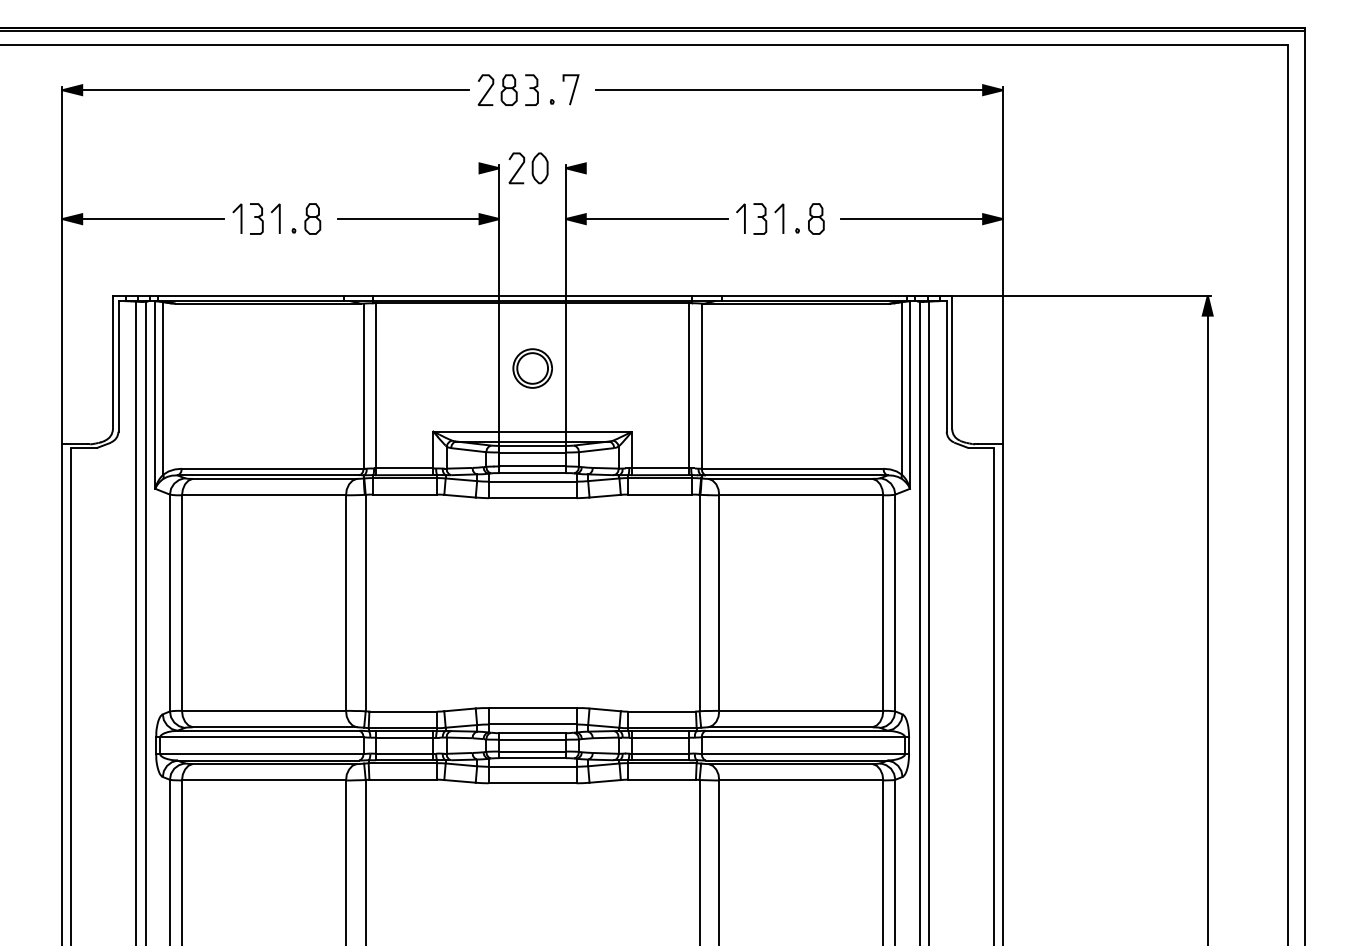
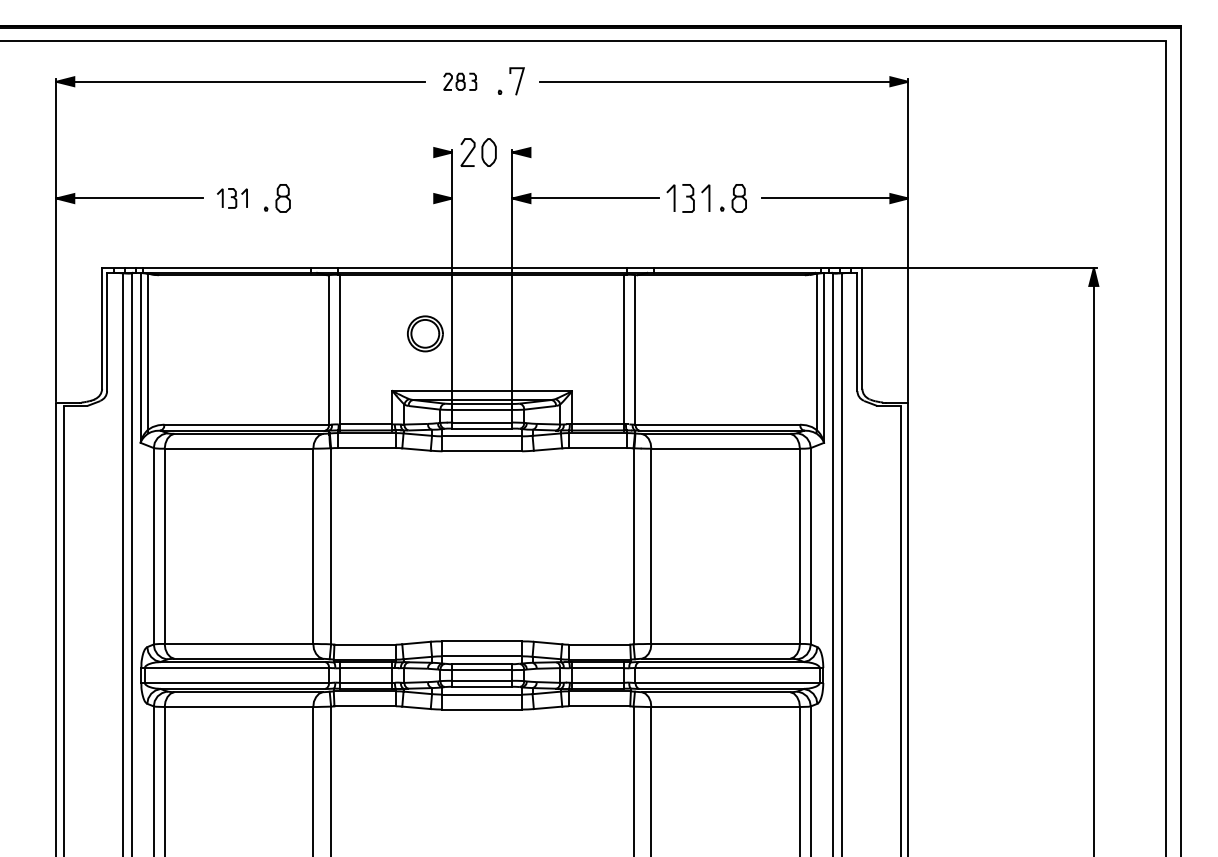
part: (507, 89) -> (459, 81), size x0.6
part: (256, 219) -> (232, 198), size x0.7
line: (418, 219) -> (378, 198), removed
part: (532, 368) -> (425, 333), moved

